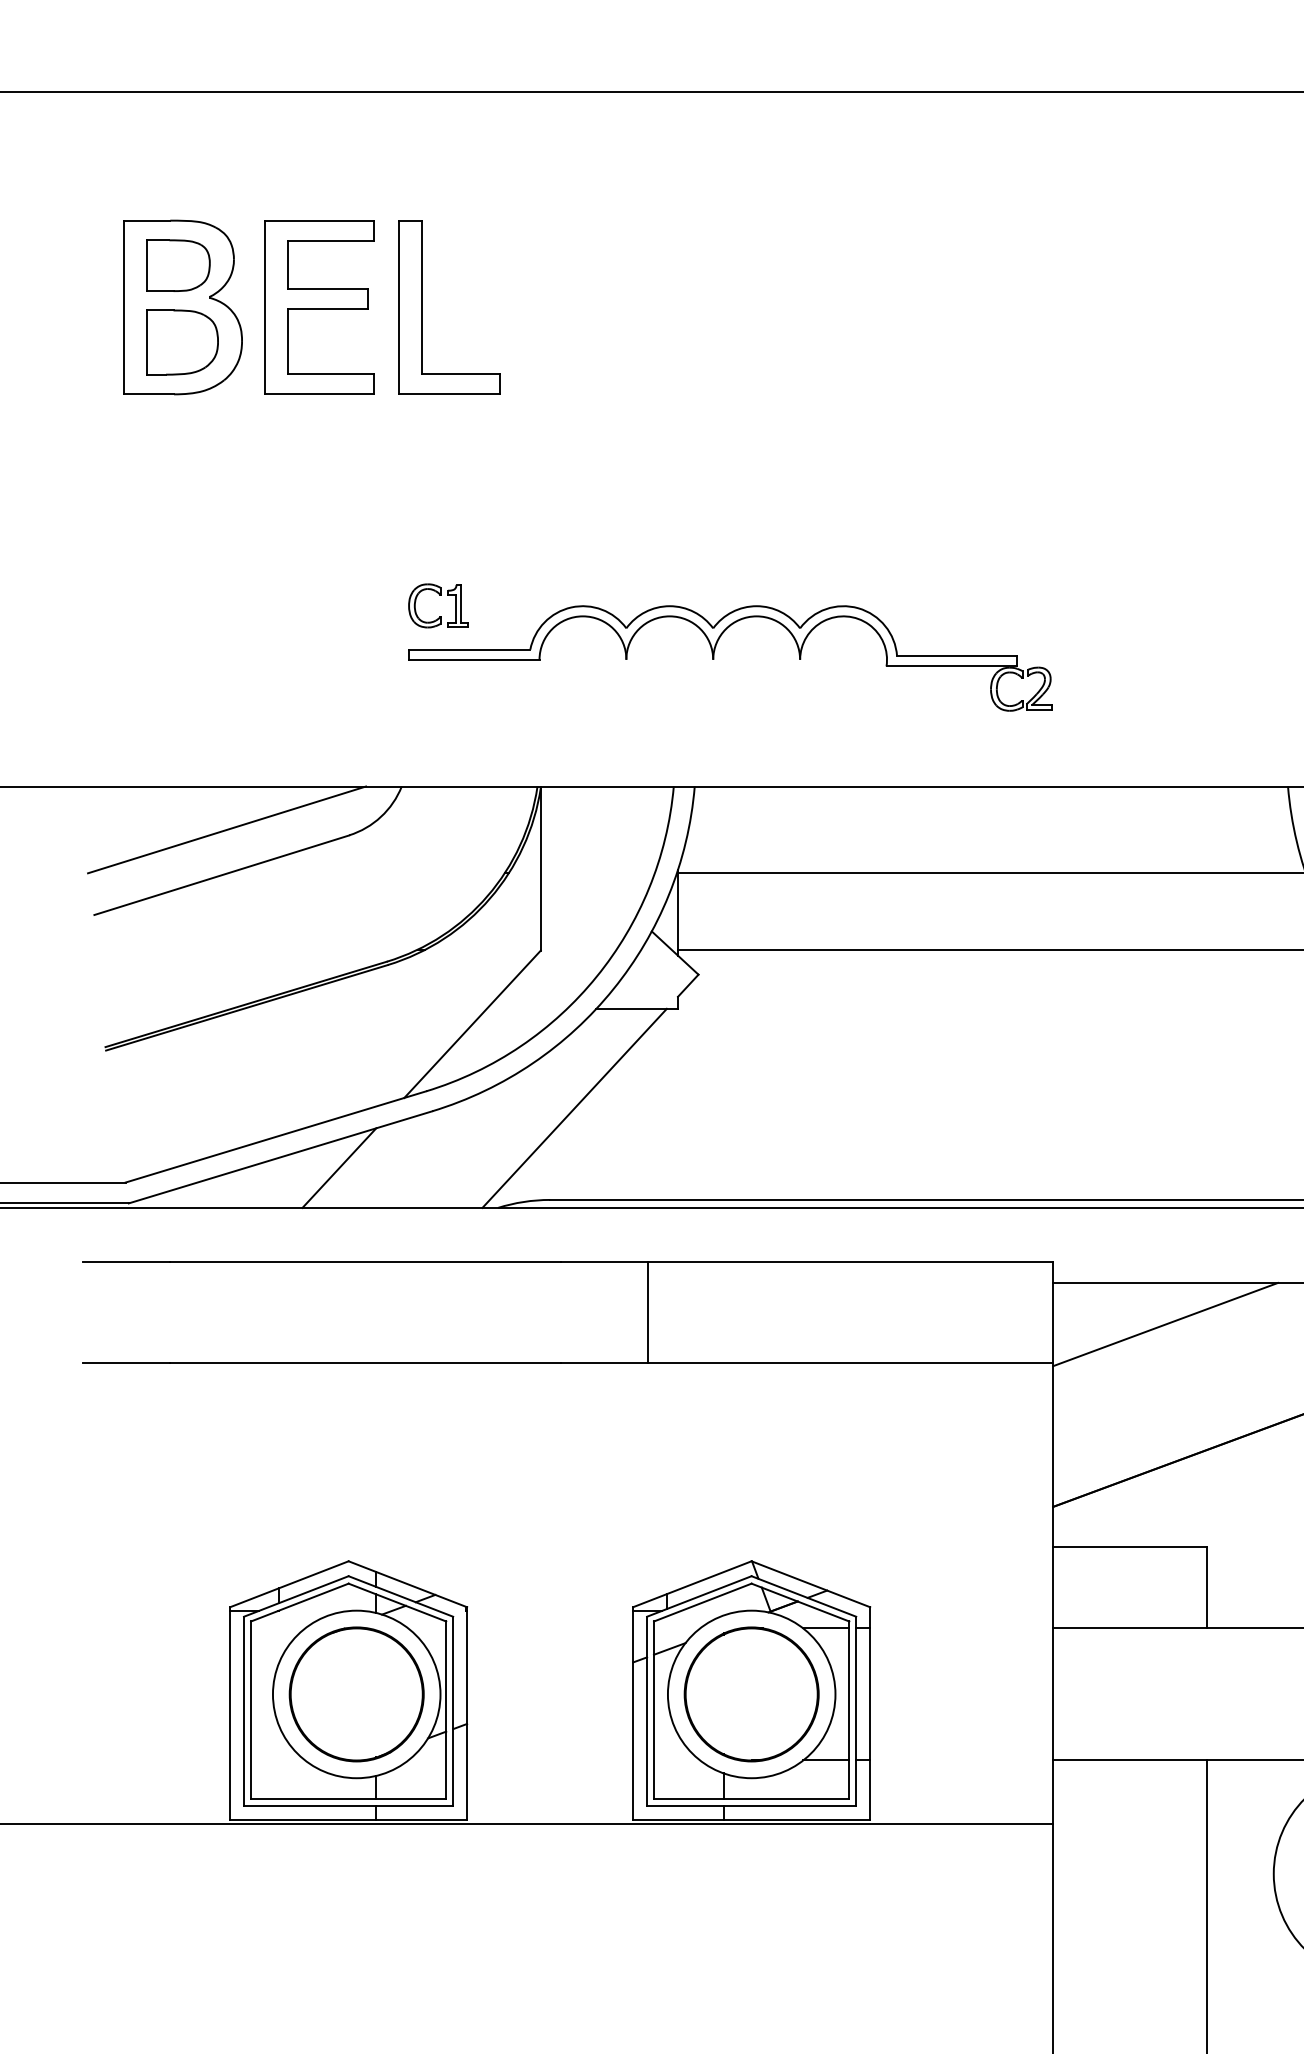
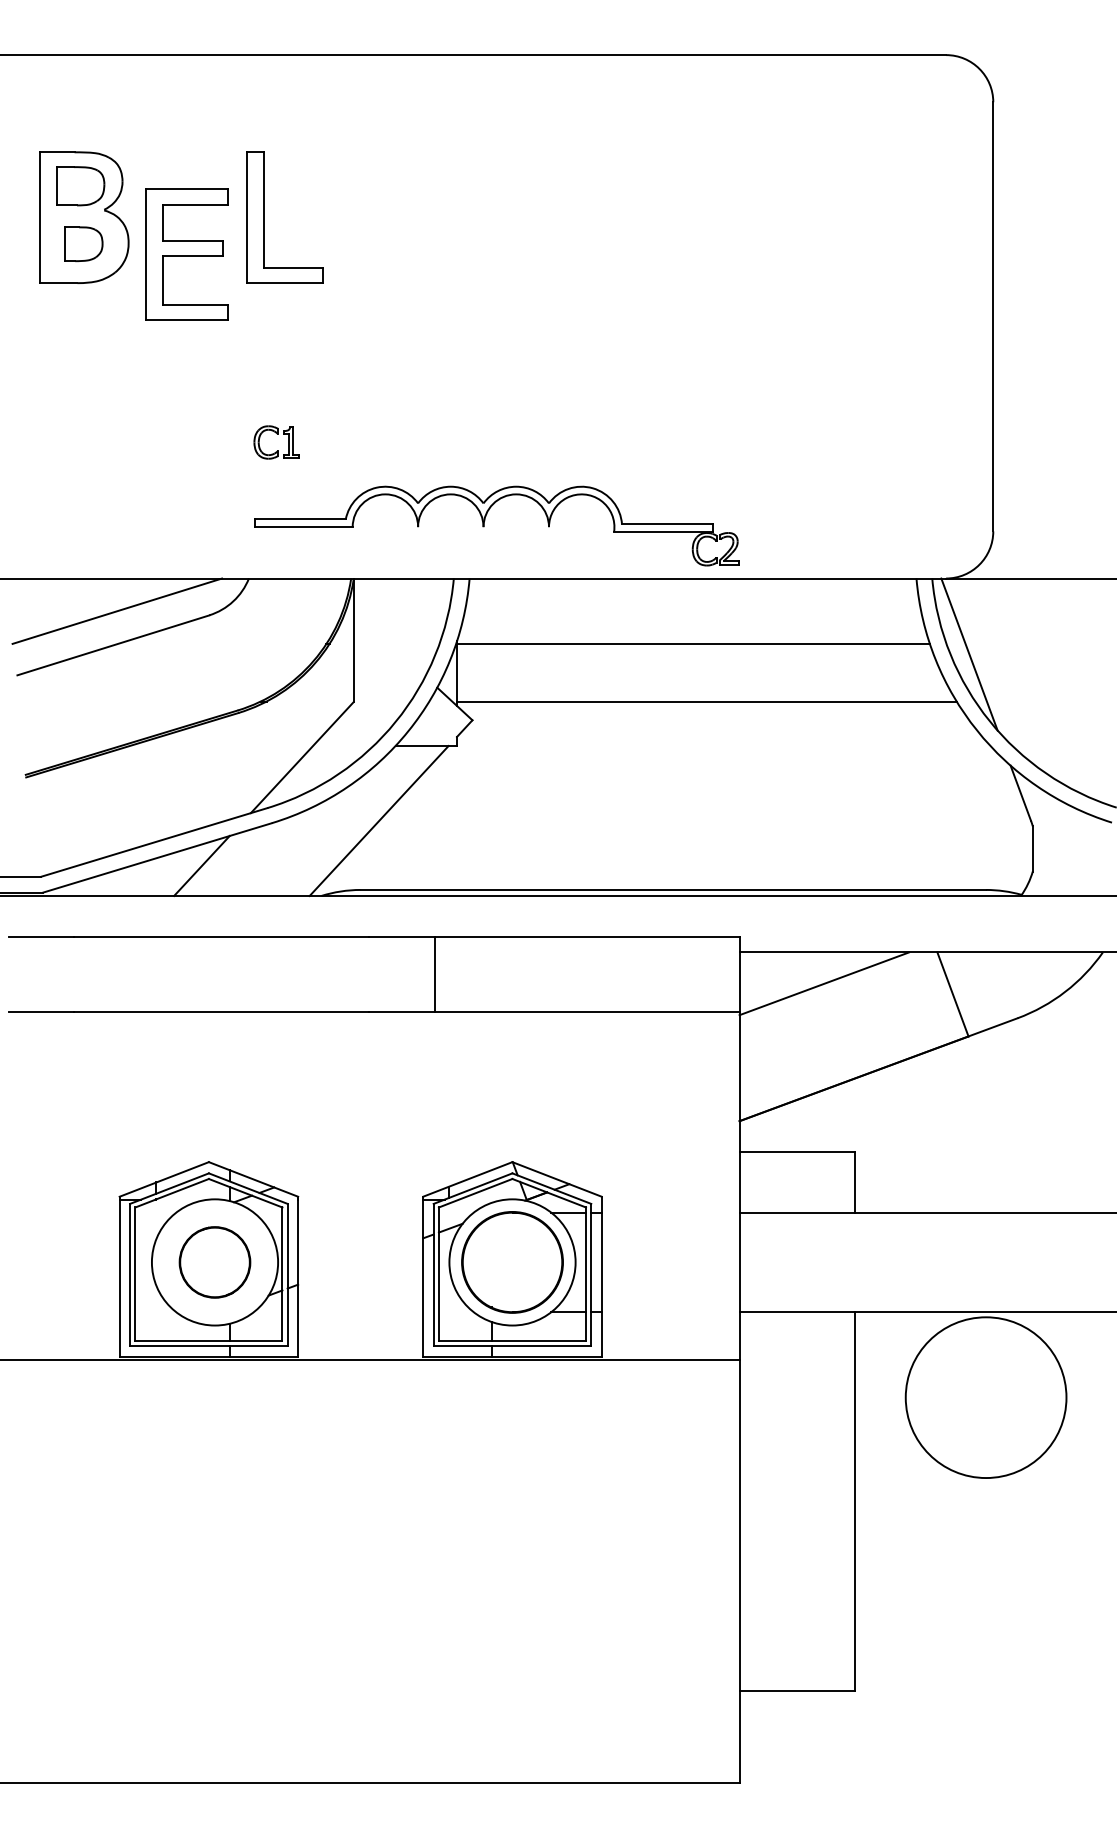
part: (318, 307) -> (186, 254), moved
part: (182, 343) -> (83, 244), size x0.7
part: (714, 657) -> (484, 525), moved
part: (356, 1694) -> (214, 1262), size x0.7

